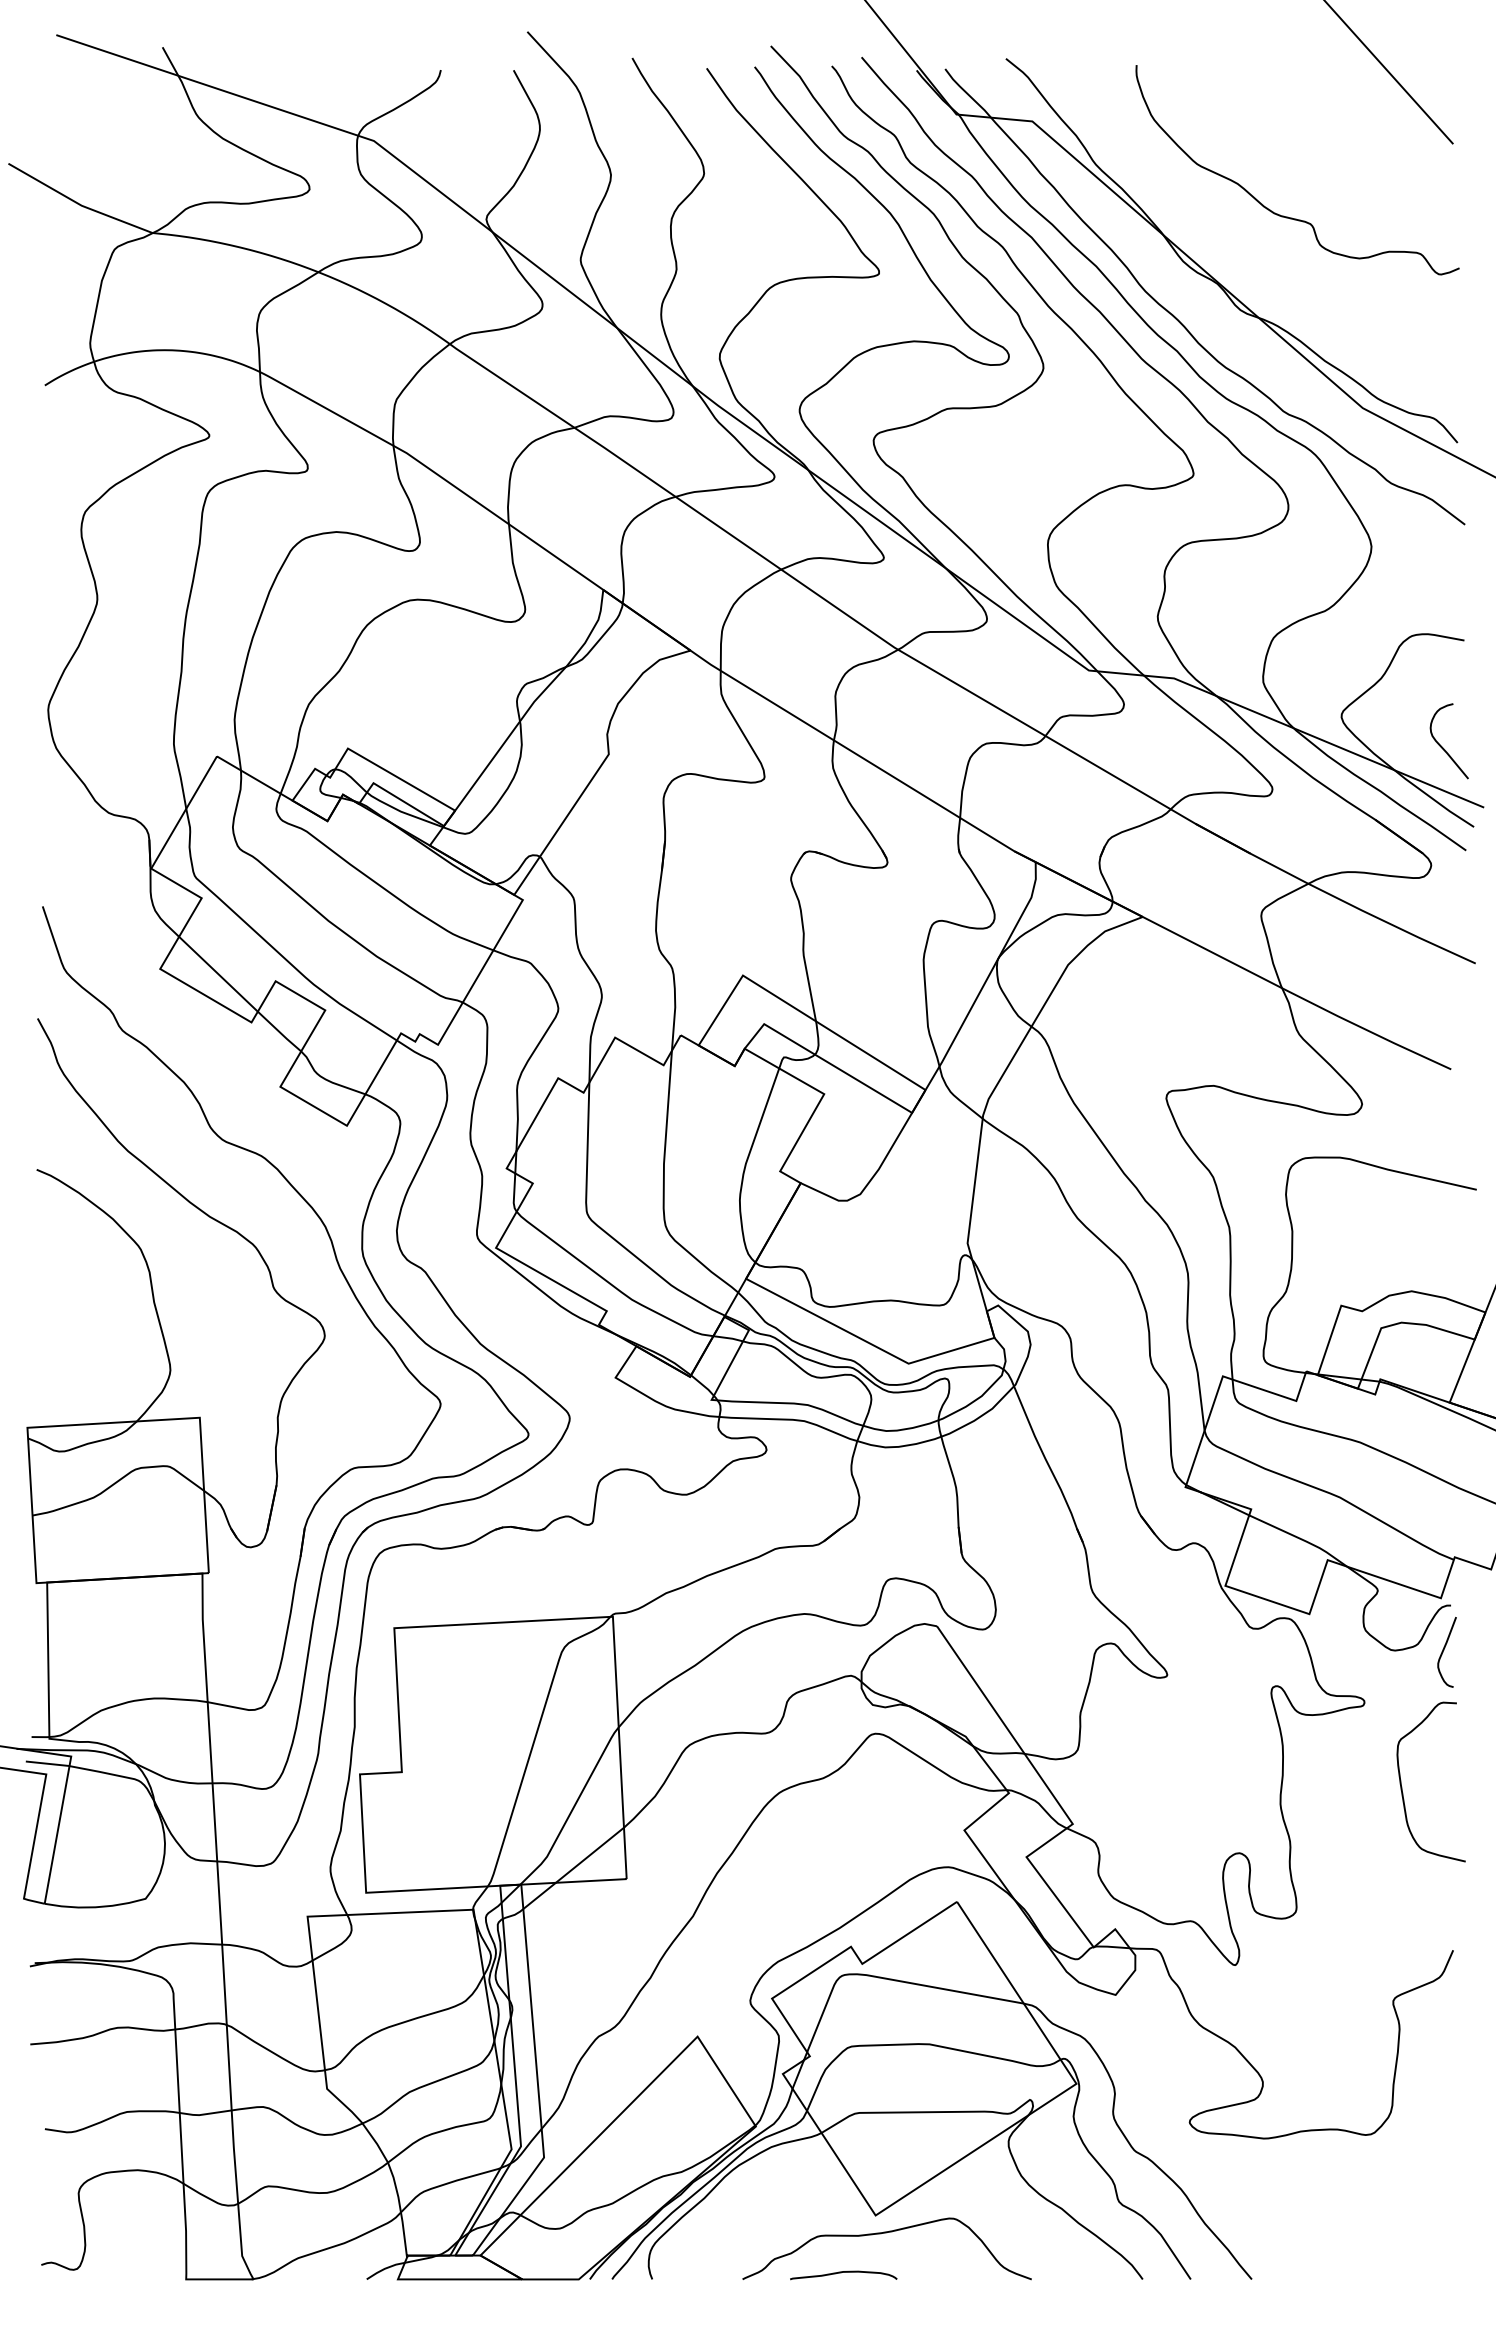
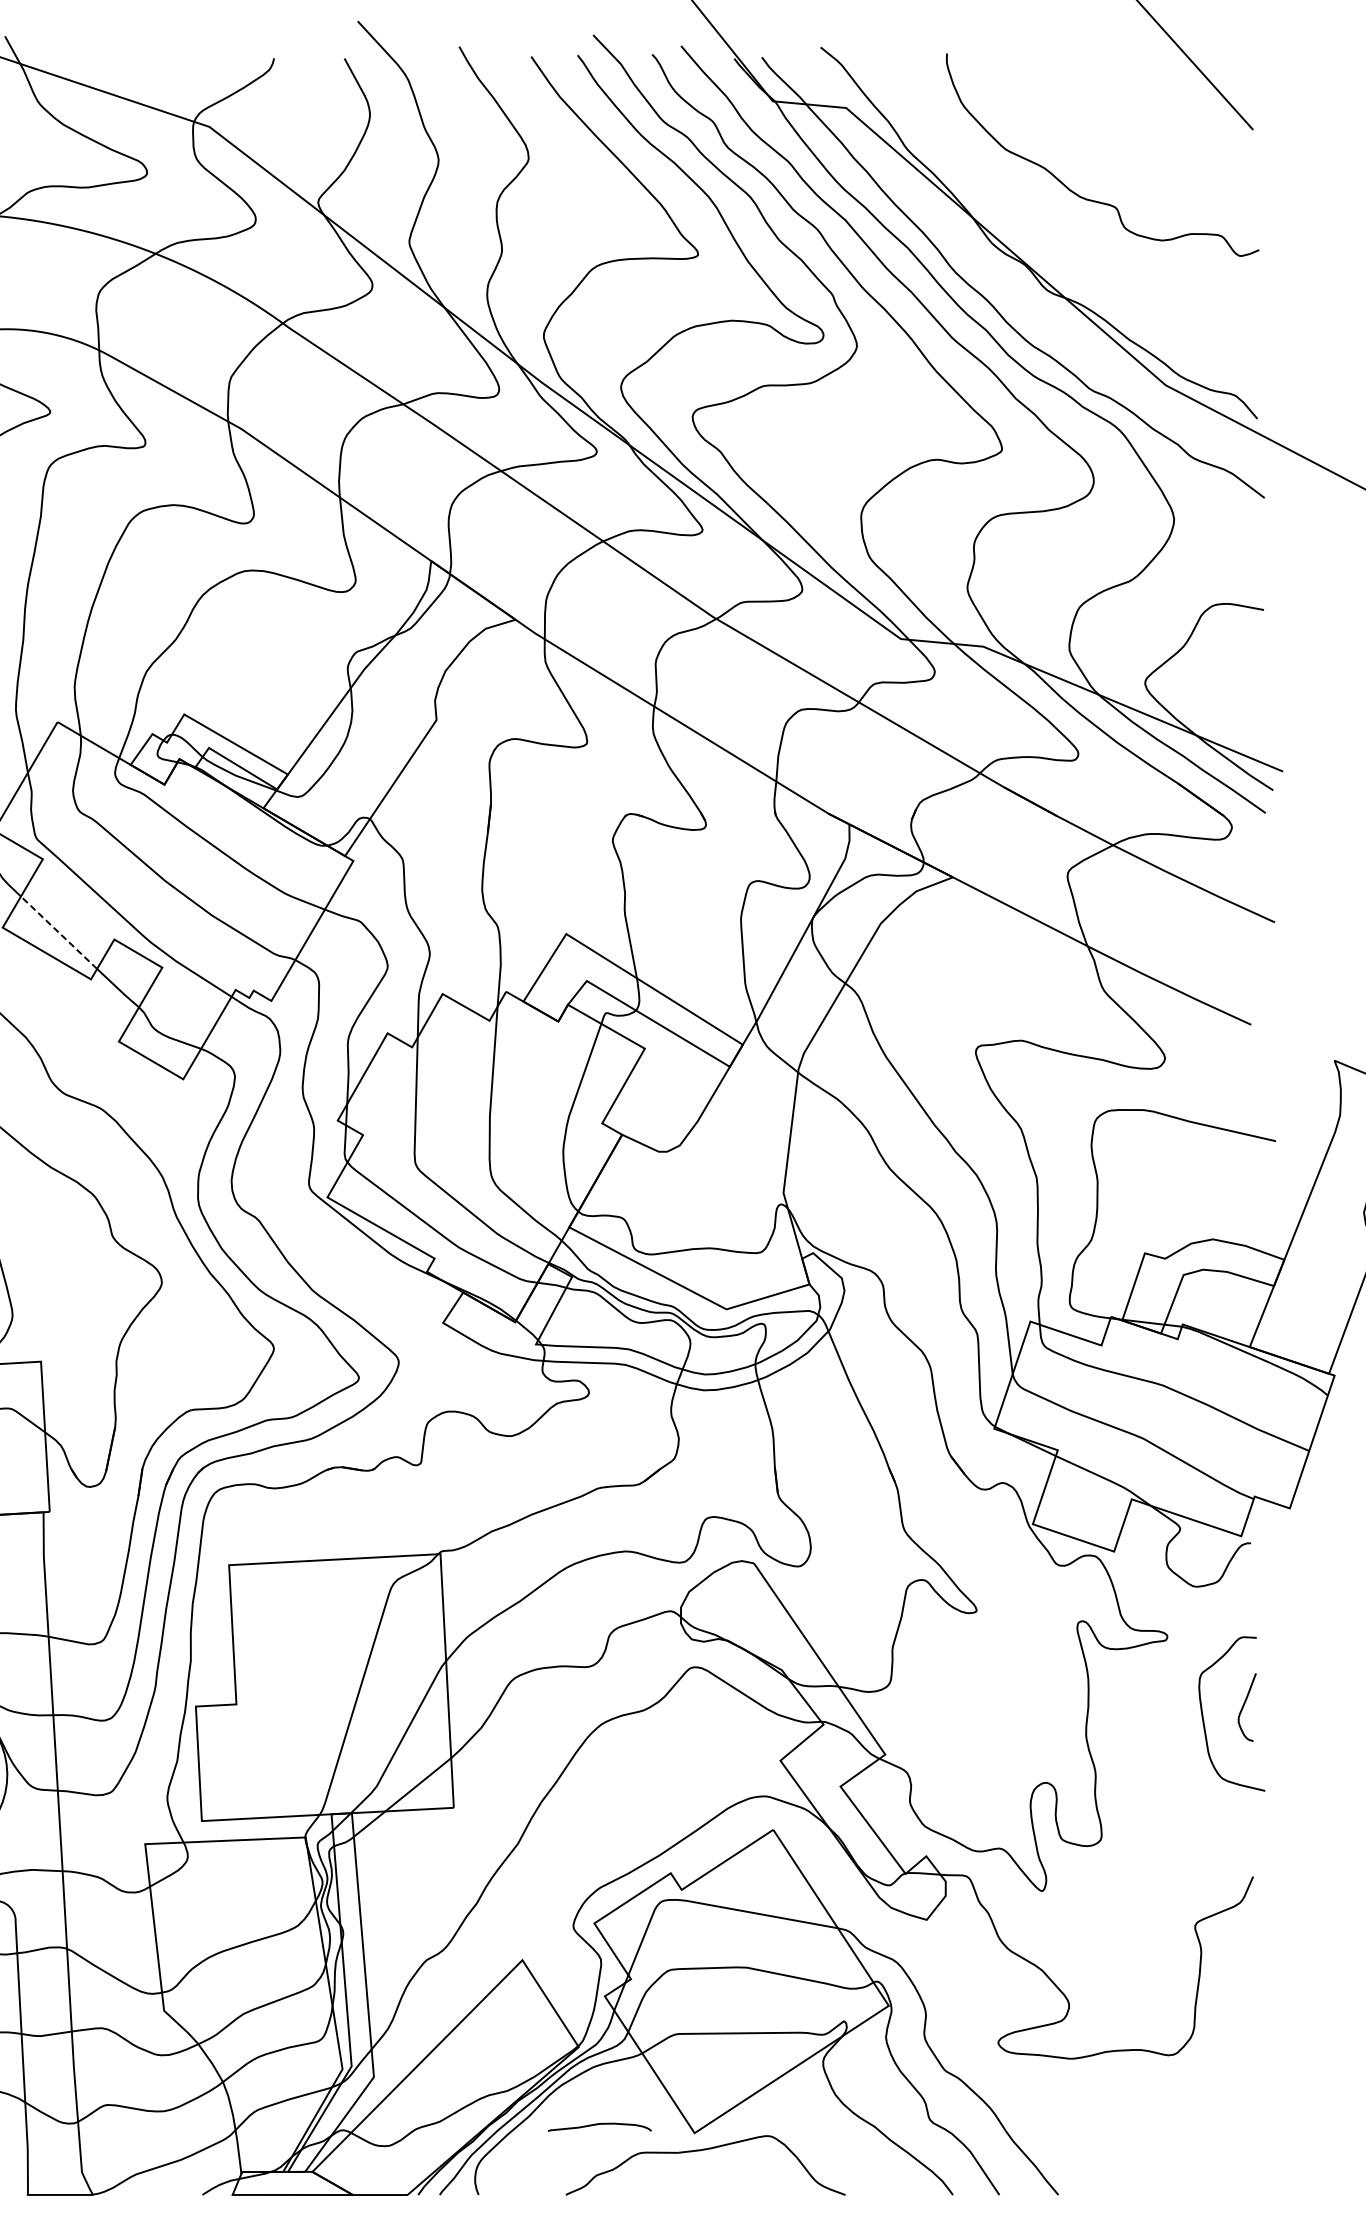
curve: (1442, 746) -> (1242, 712), removed
line: (218, 973) -> (59, 932), solid -> dashed
curve: (1444, 1650) -> (1244, 1705), moved
curve: (841, 2273) -> (597, 2125), moved

